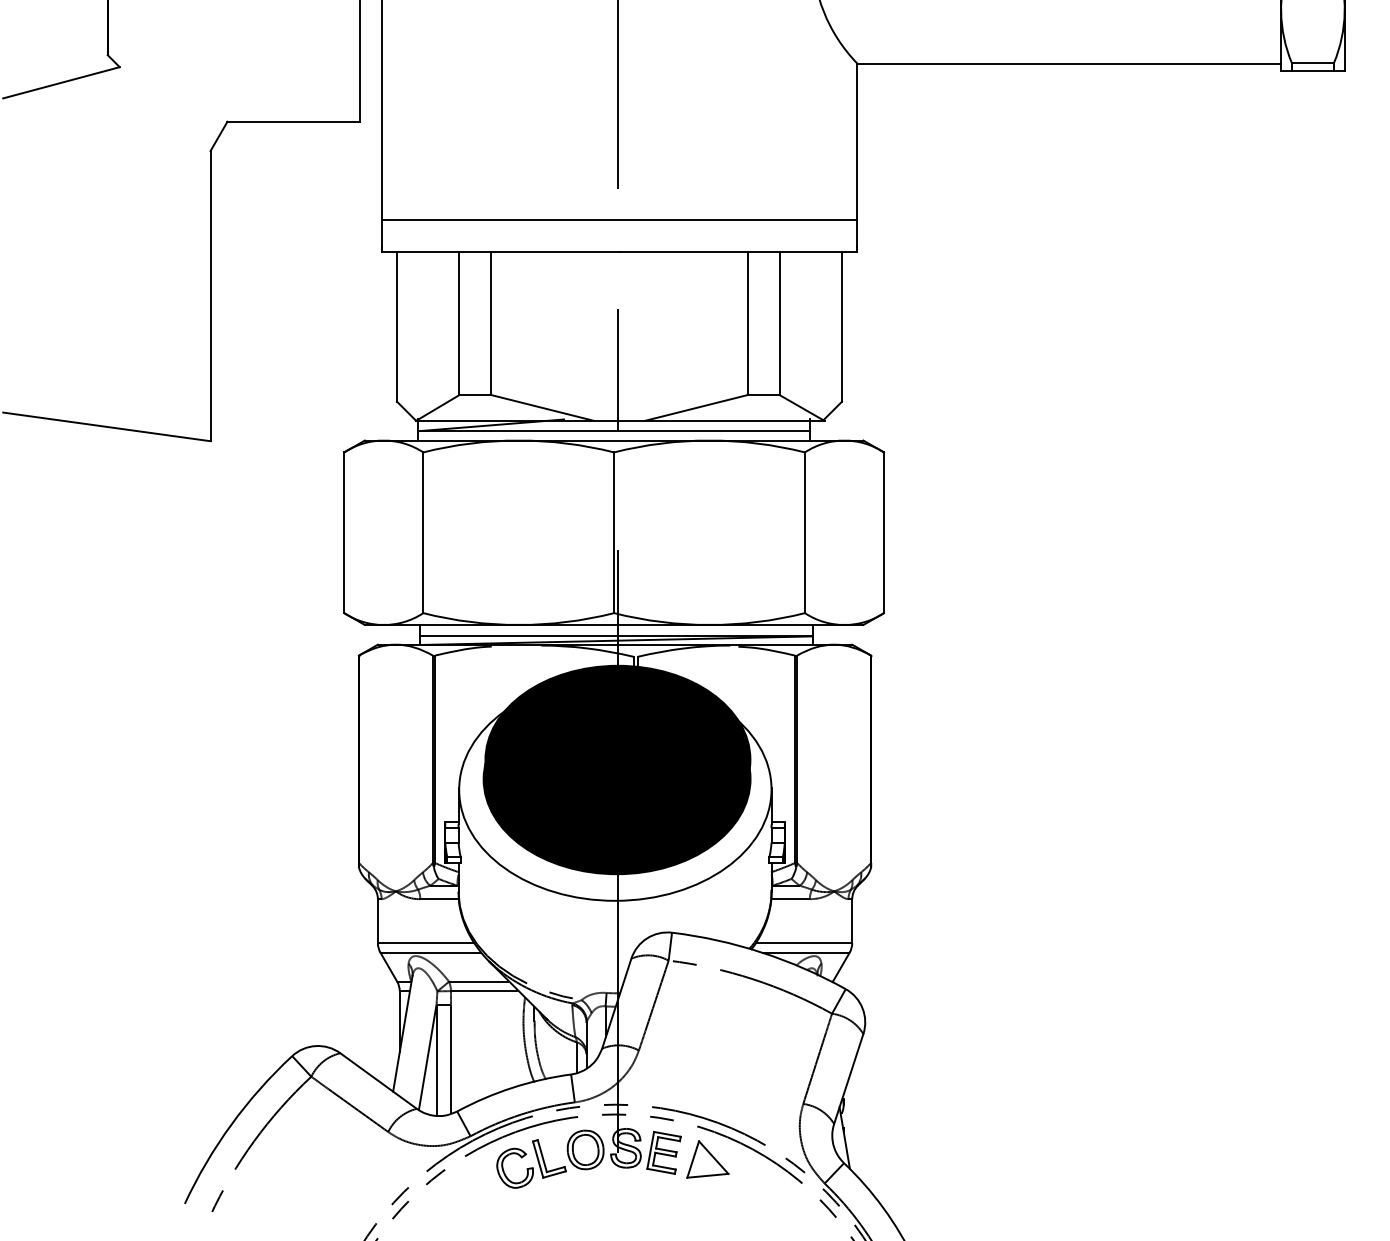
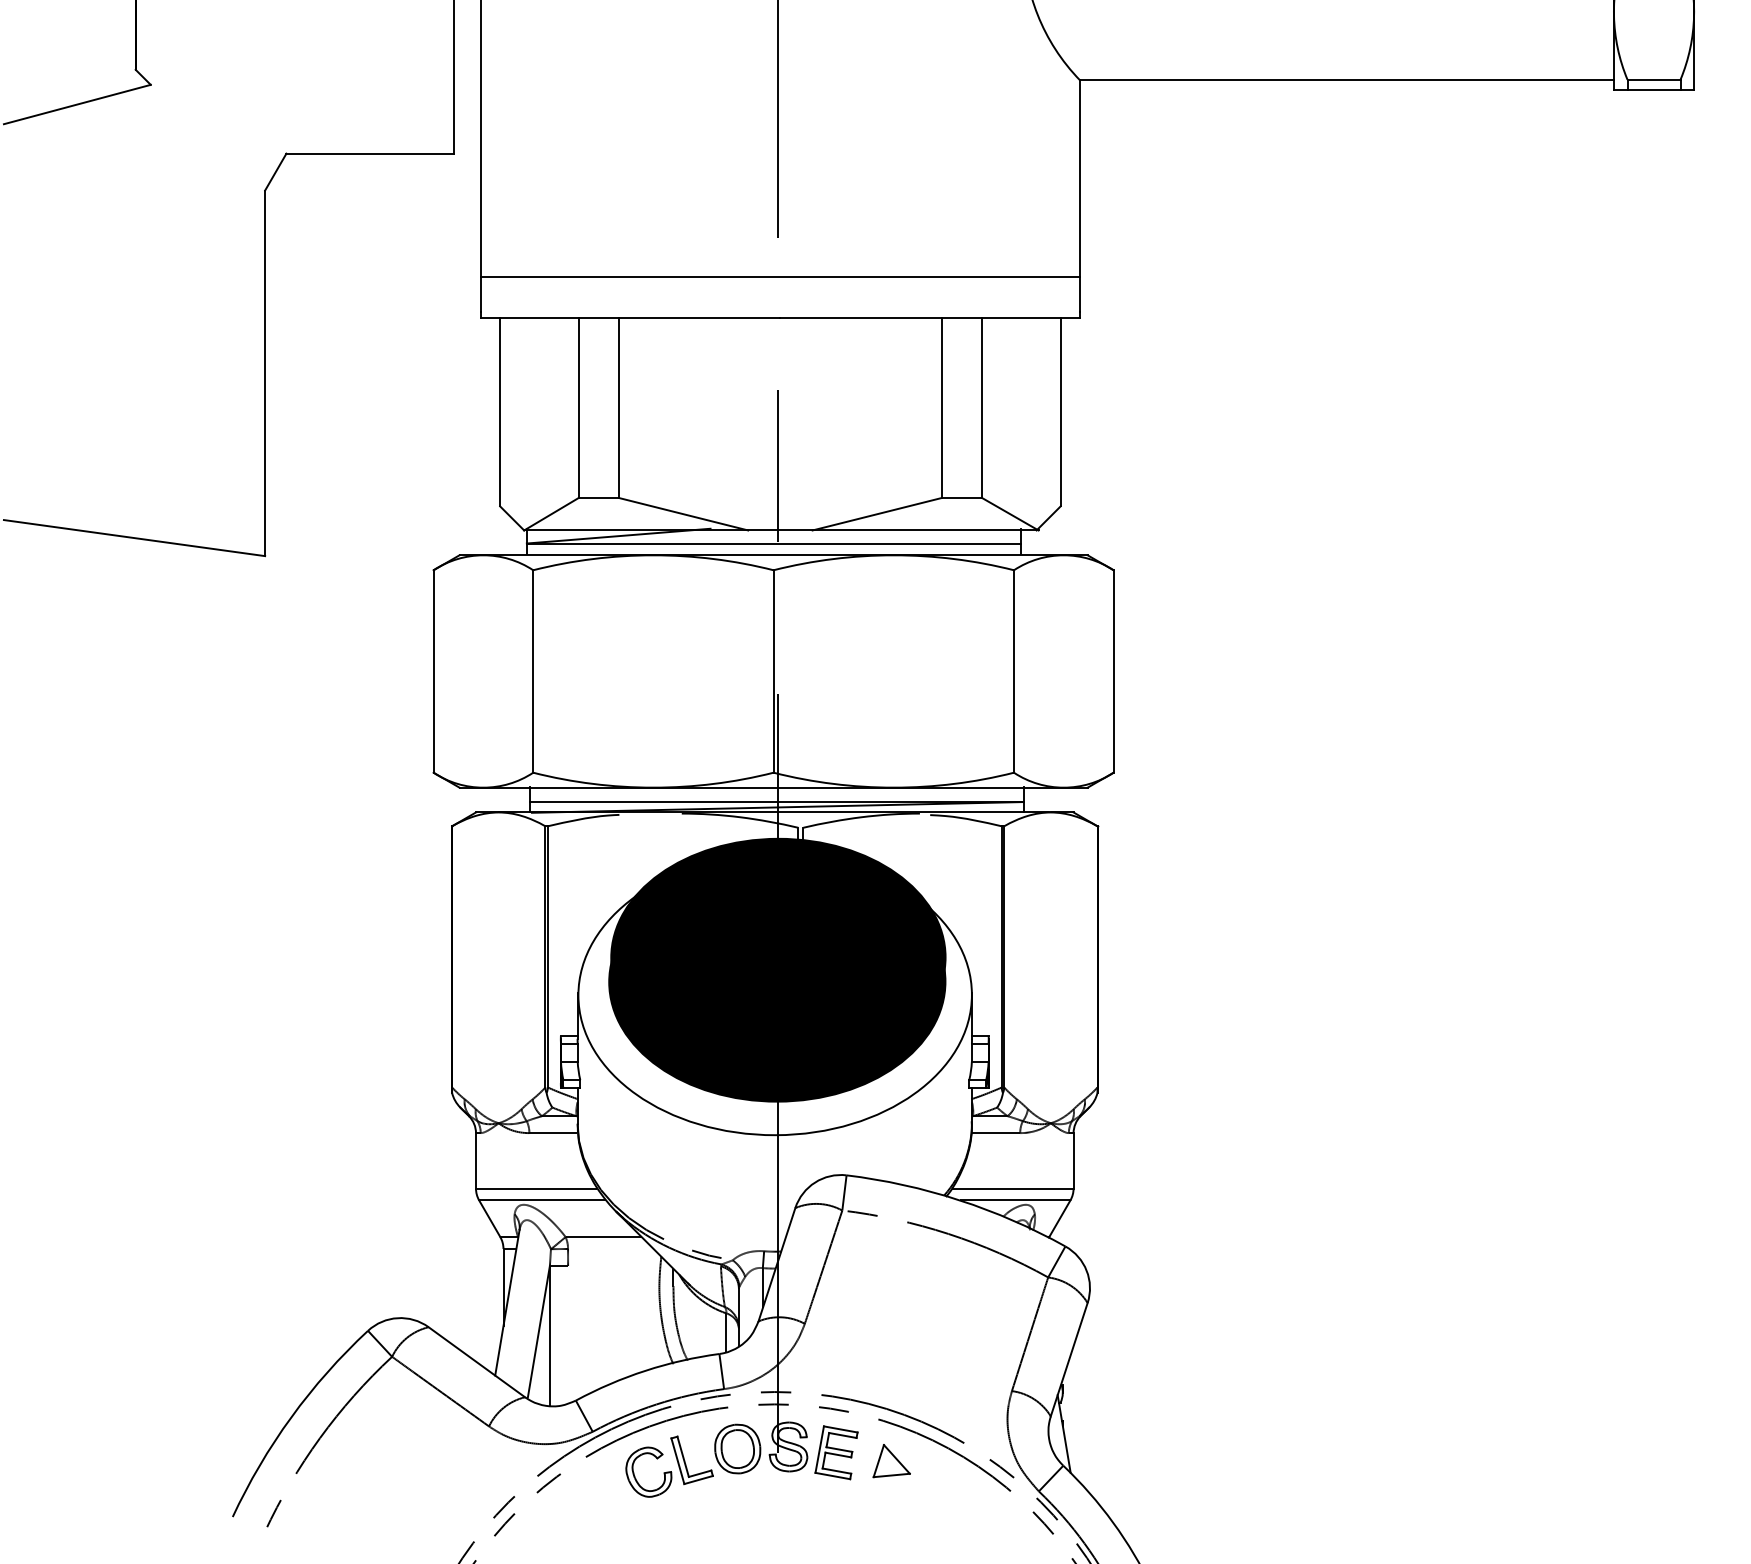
line: (484, 991) -> (610, 1249), removed
line: (451, 1058) -> (568, 1333), removed
part: (707, 1159) -> (891, 1461), size x0.7

